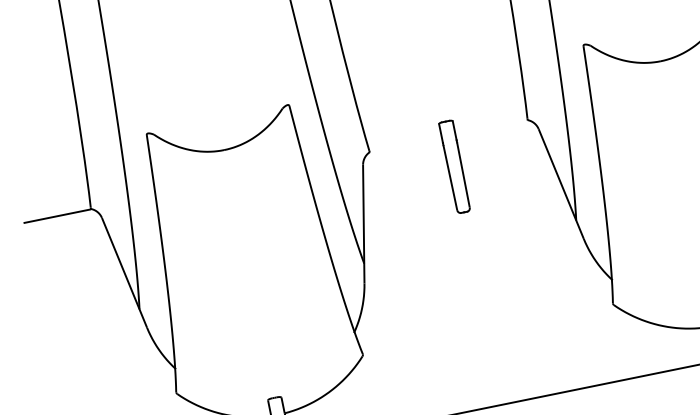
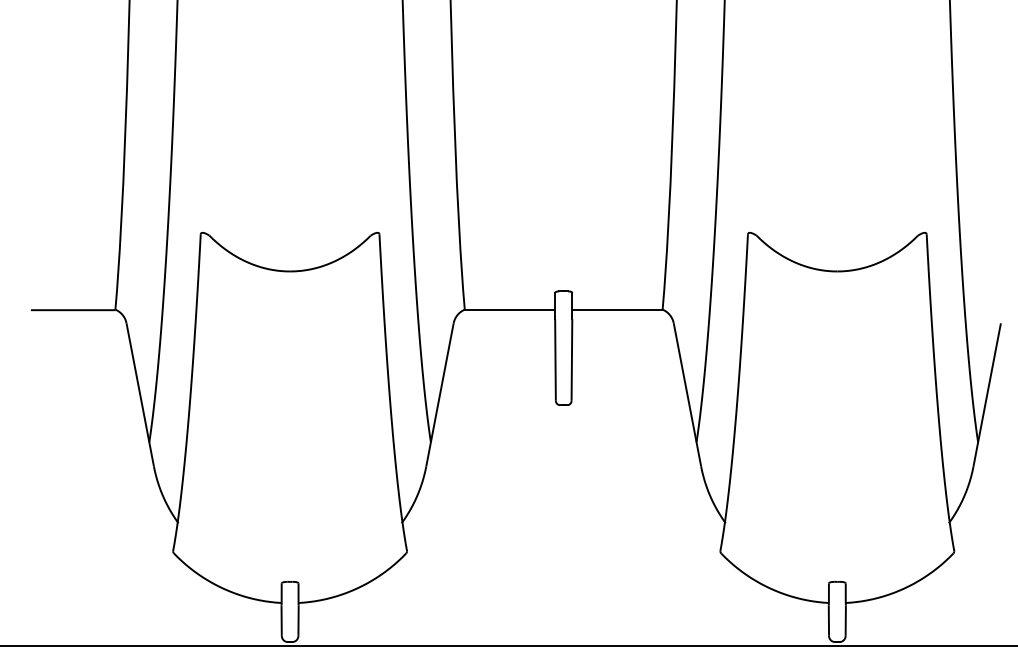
line: (491, 128) -> (617, 310), added
line: (405, 145) -> (509, 310), added

